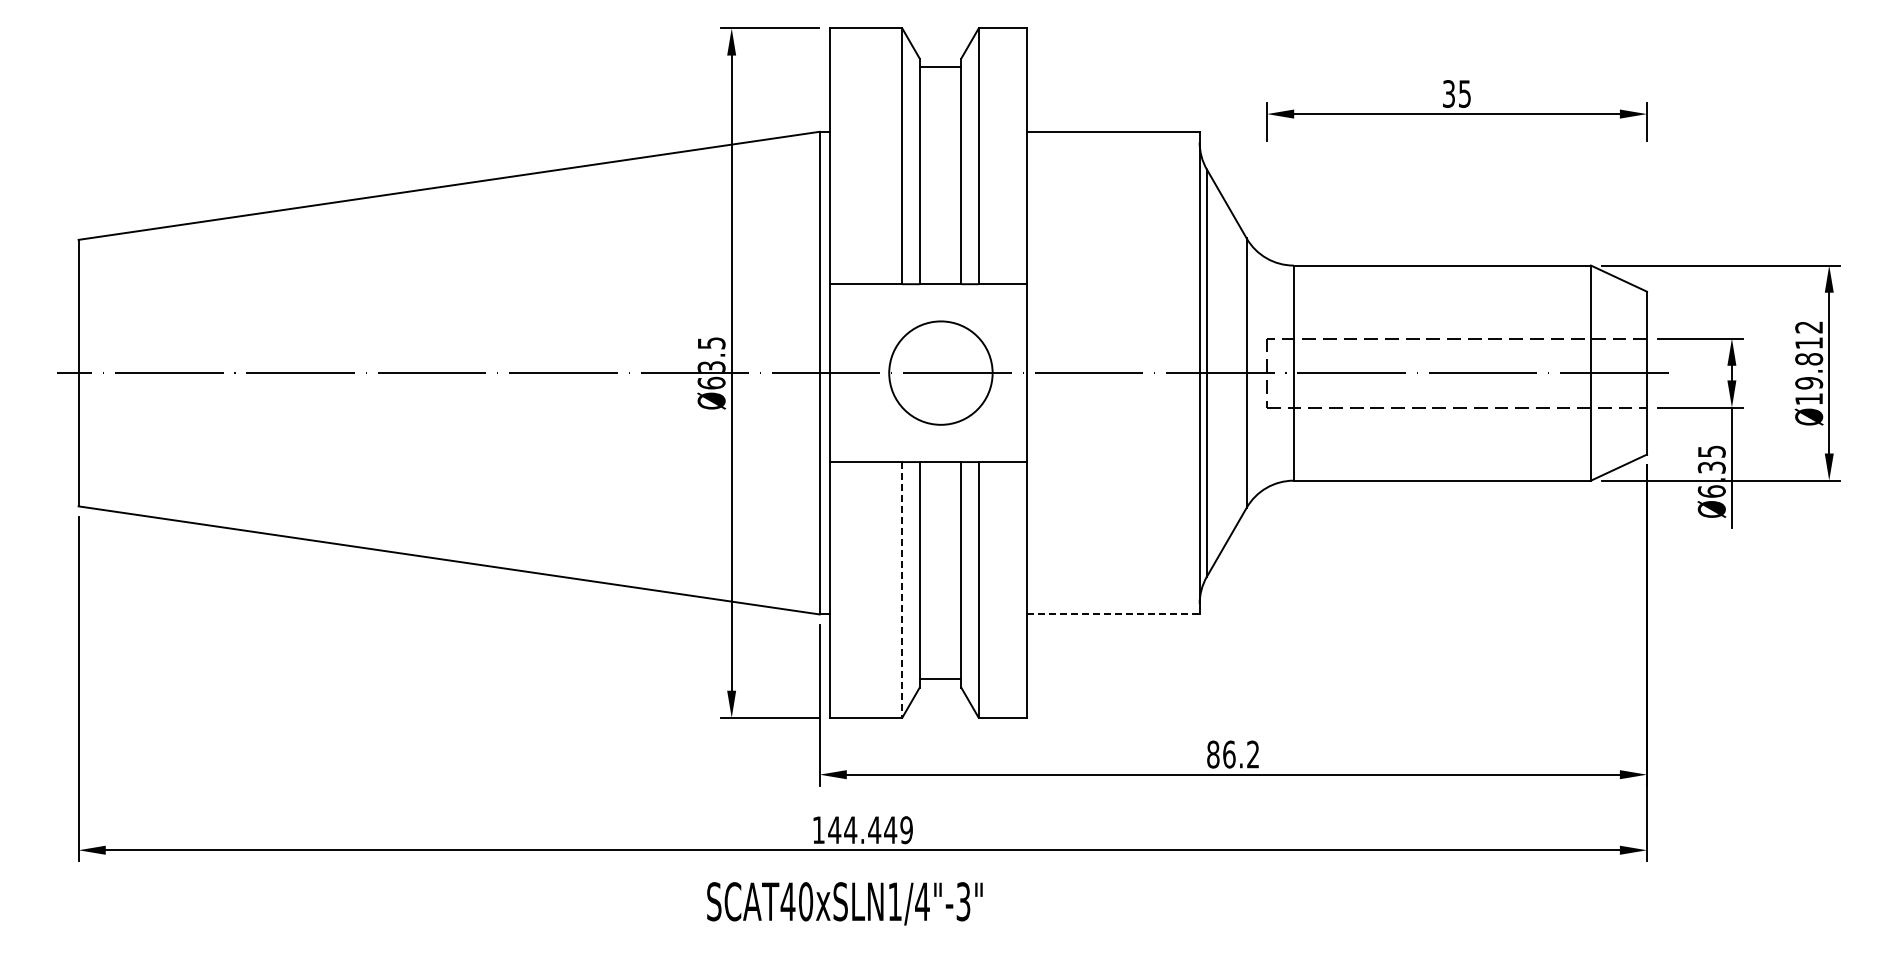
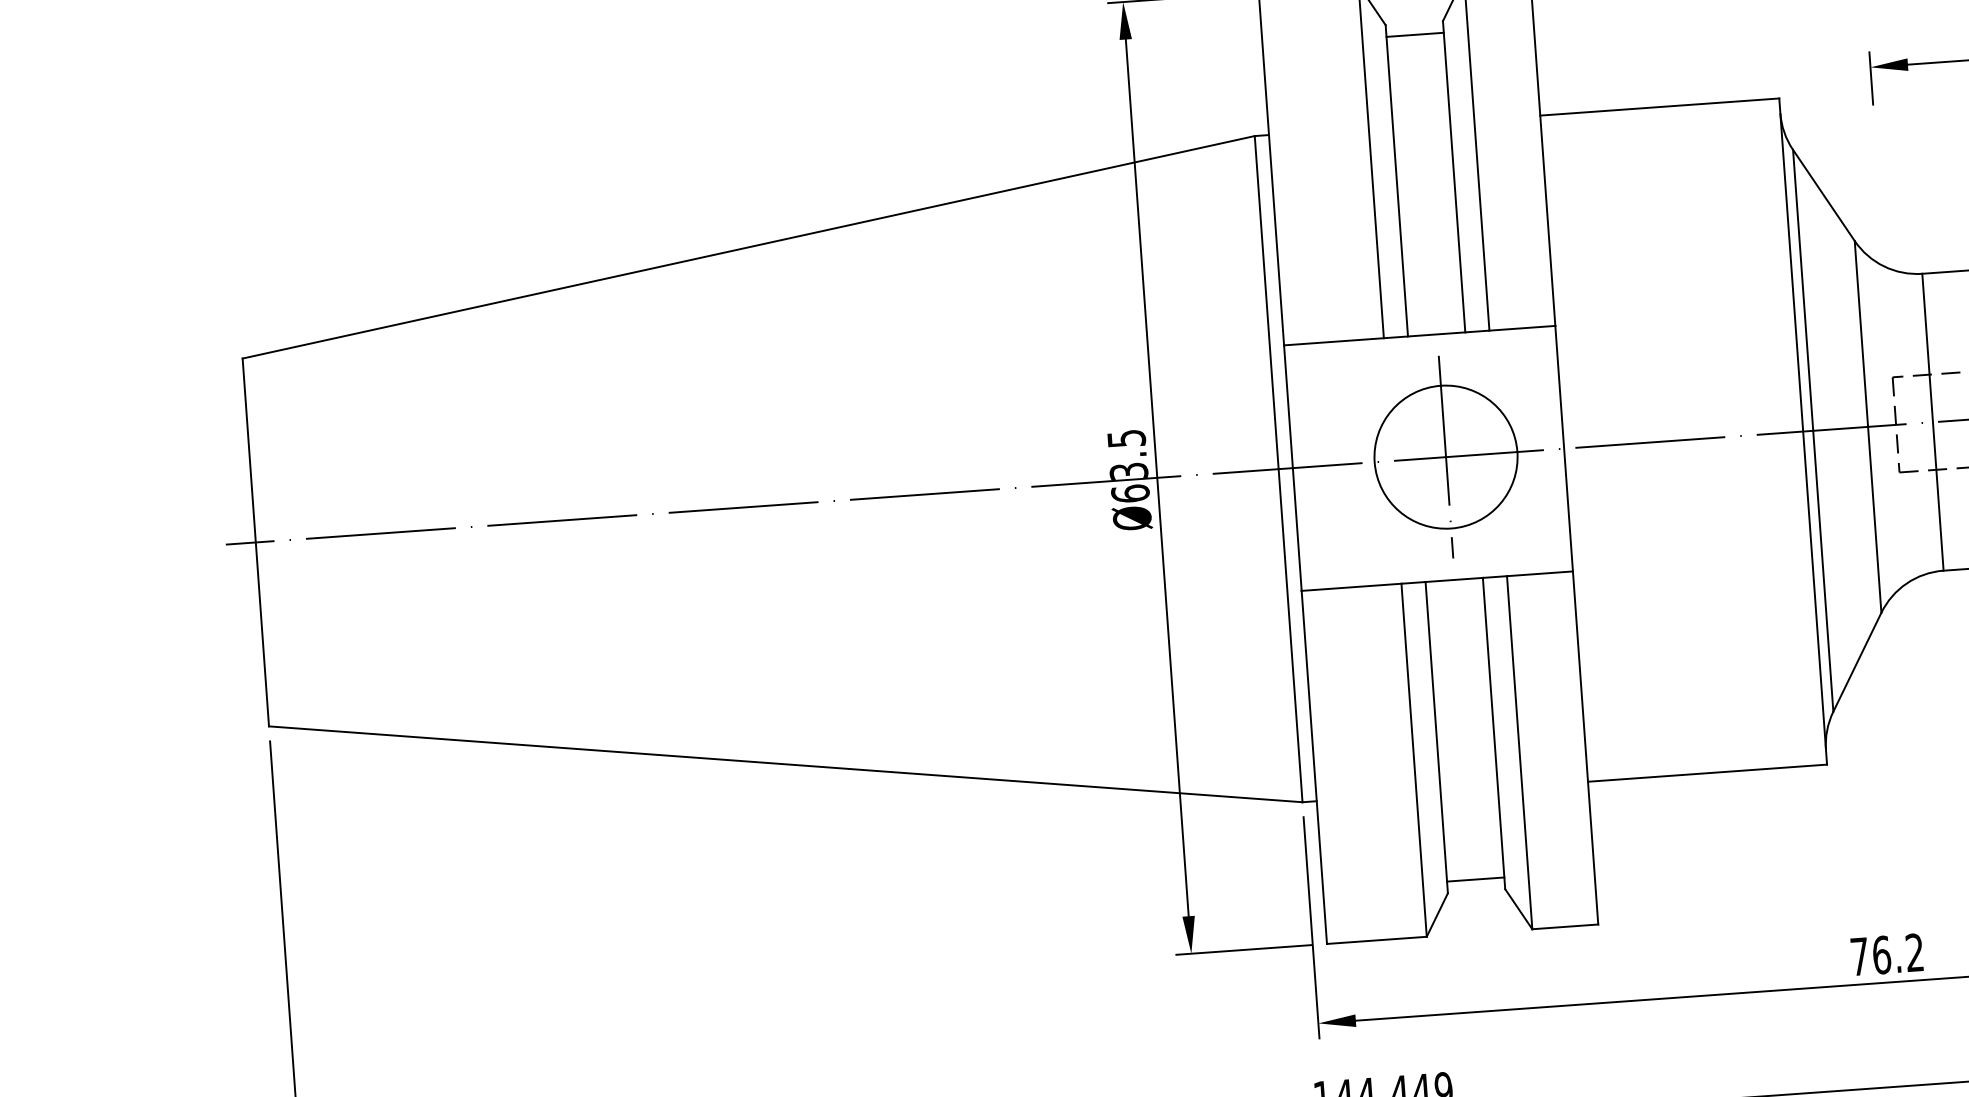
line: (940, 372) -> (1445, 456), added
line: (902, 589) -> (1414, 759), dashed -> solid
line: (1113, 614) -> (1708, 773), dashed -> solid
text: (1213, 754) -> (1859, 956), 86.2 -> 76.2

